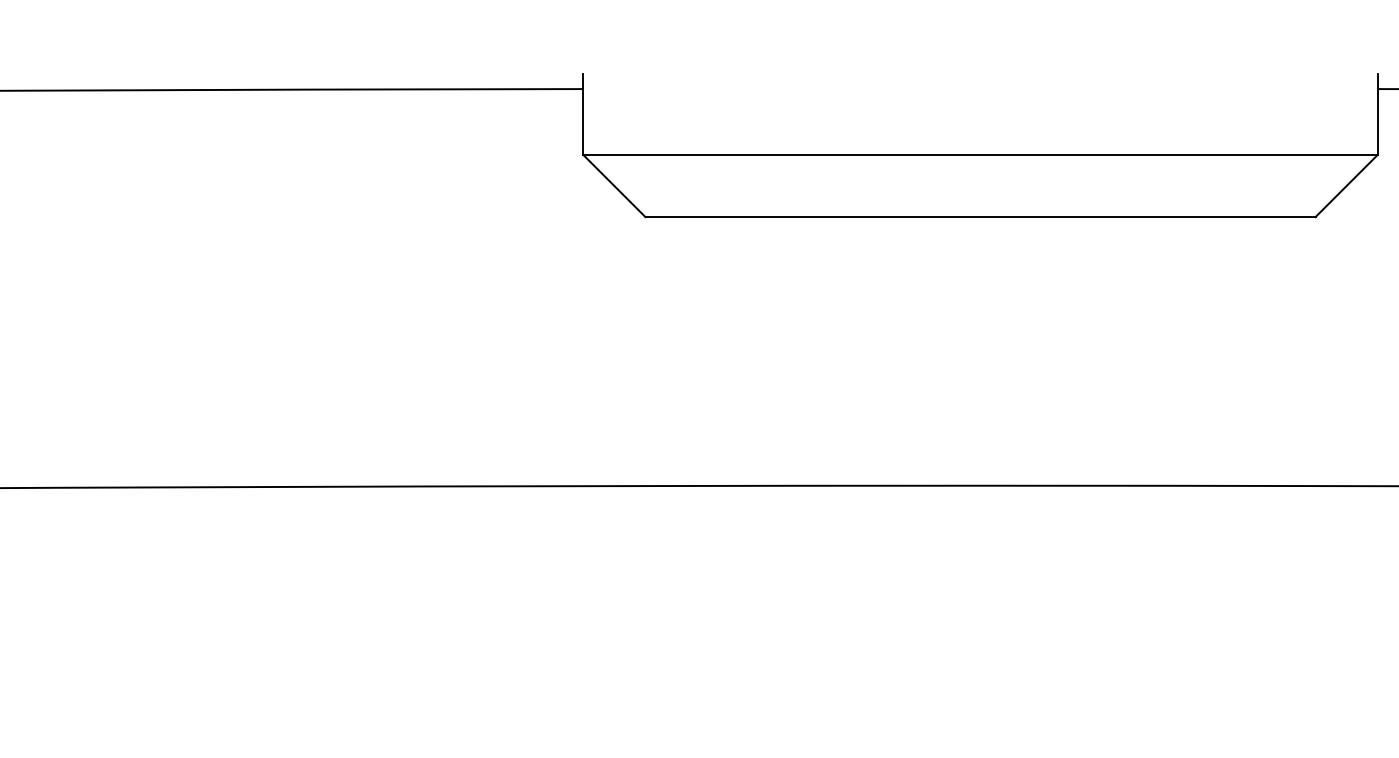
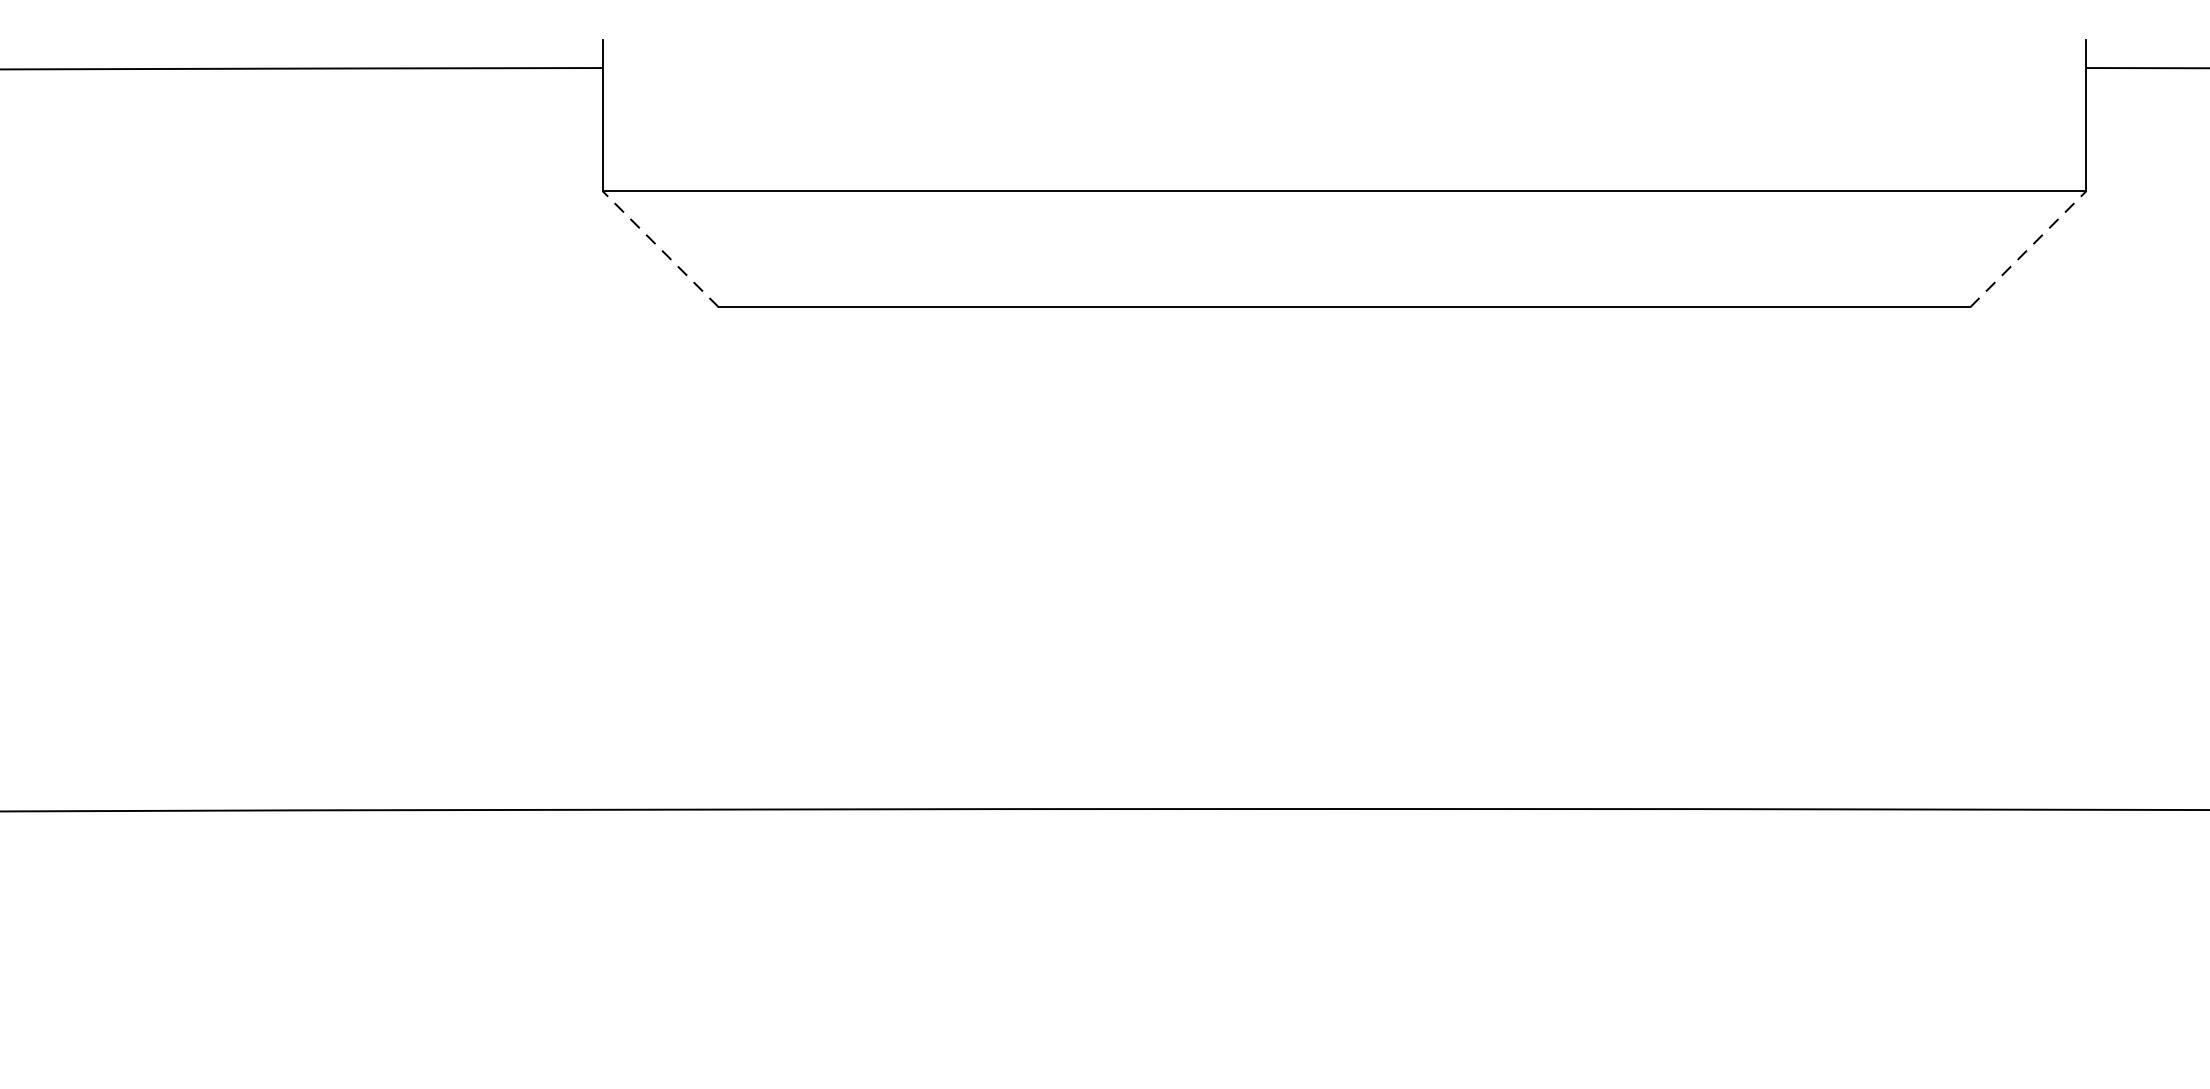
line: (614, 186) -> (660, 250), solid -> dashed
line: (1346, 186) -> (2028, 250), solid -> dashed

